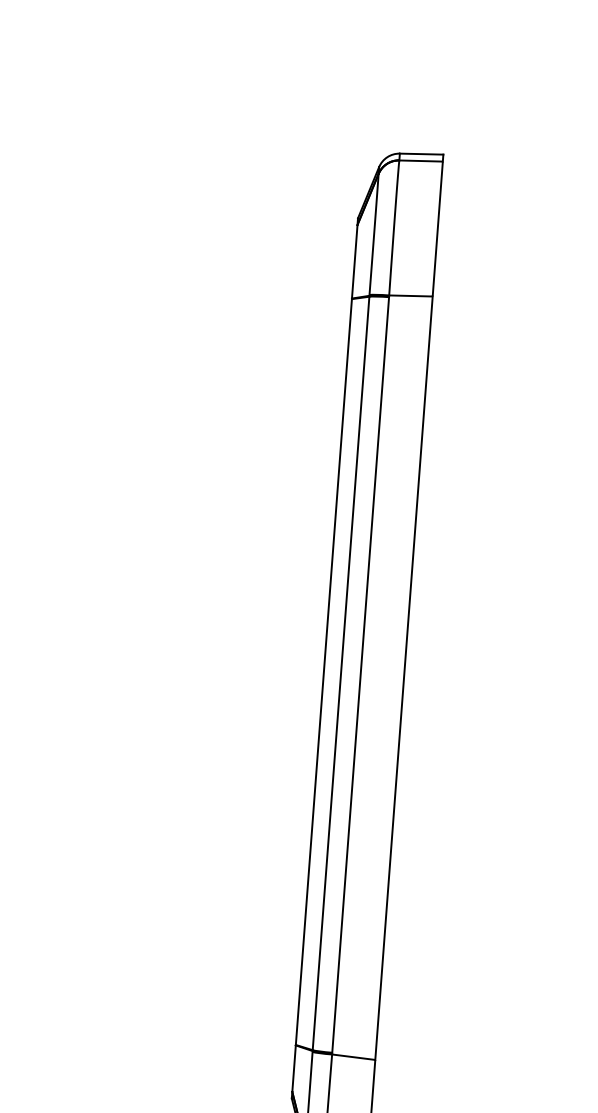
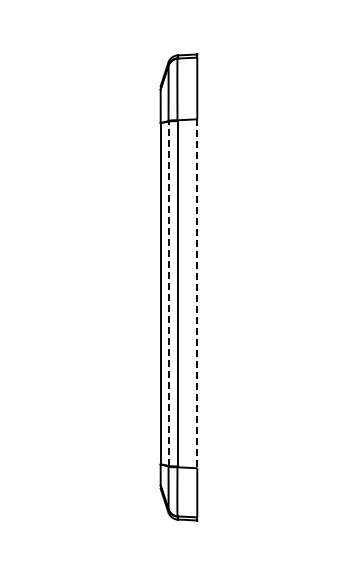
line: (341, 672) -> (168, 293), solid -> dashed
line: (404, 679) -> (197, 294), solid -> dashed

